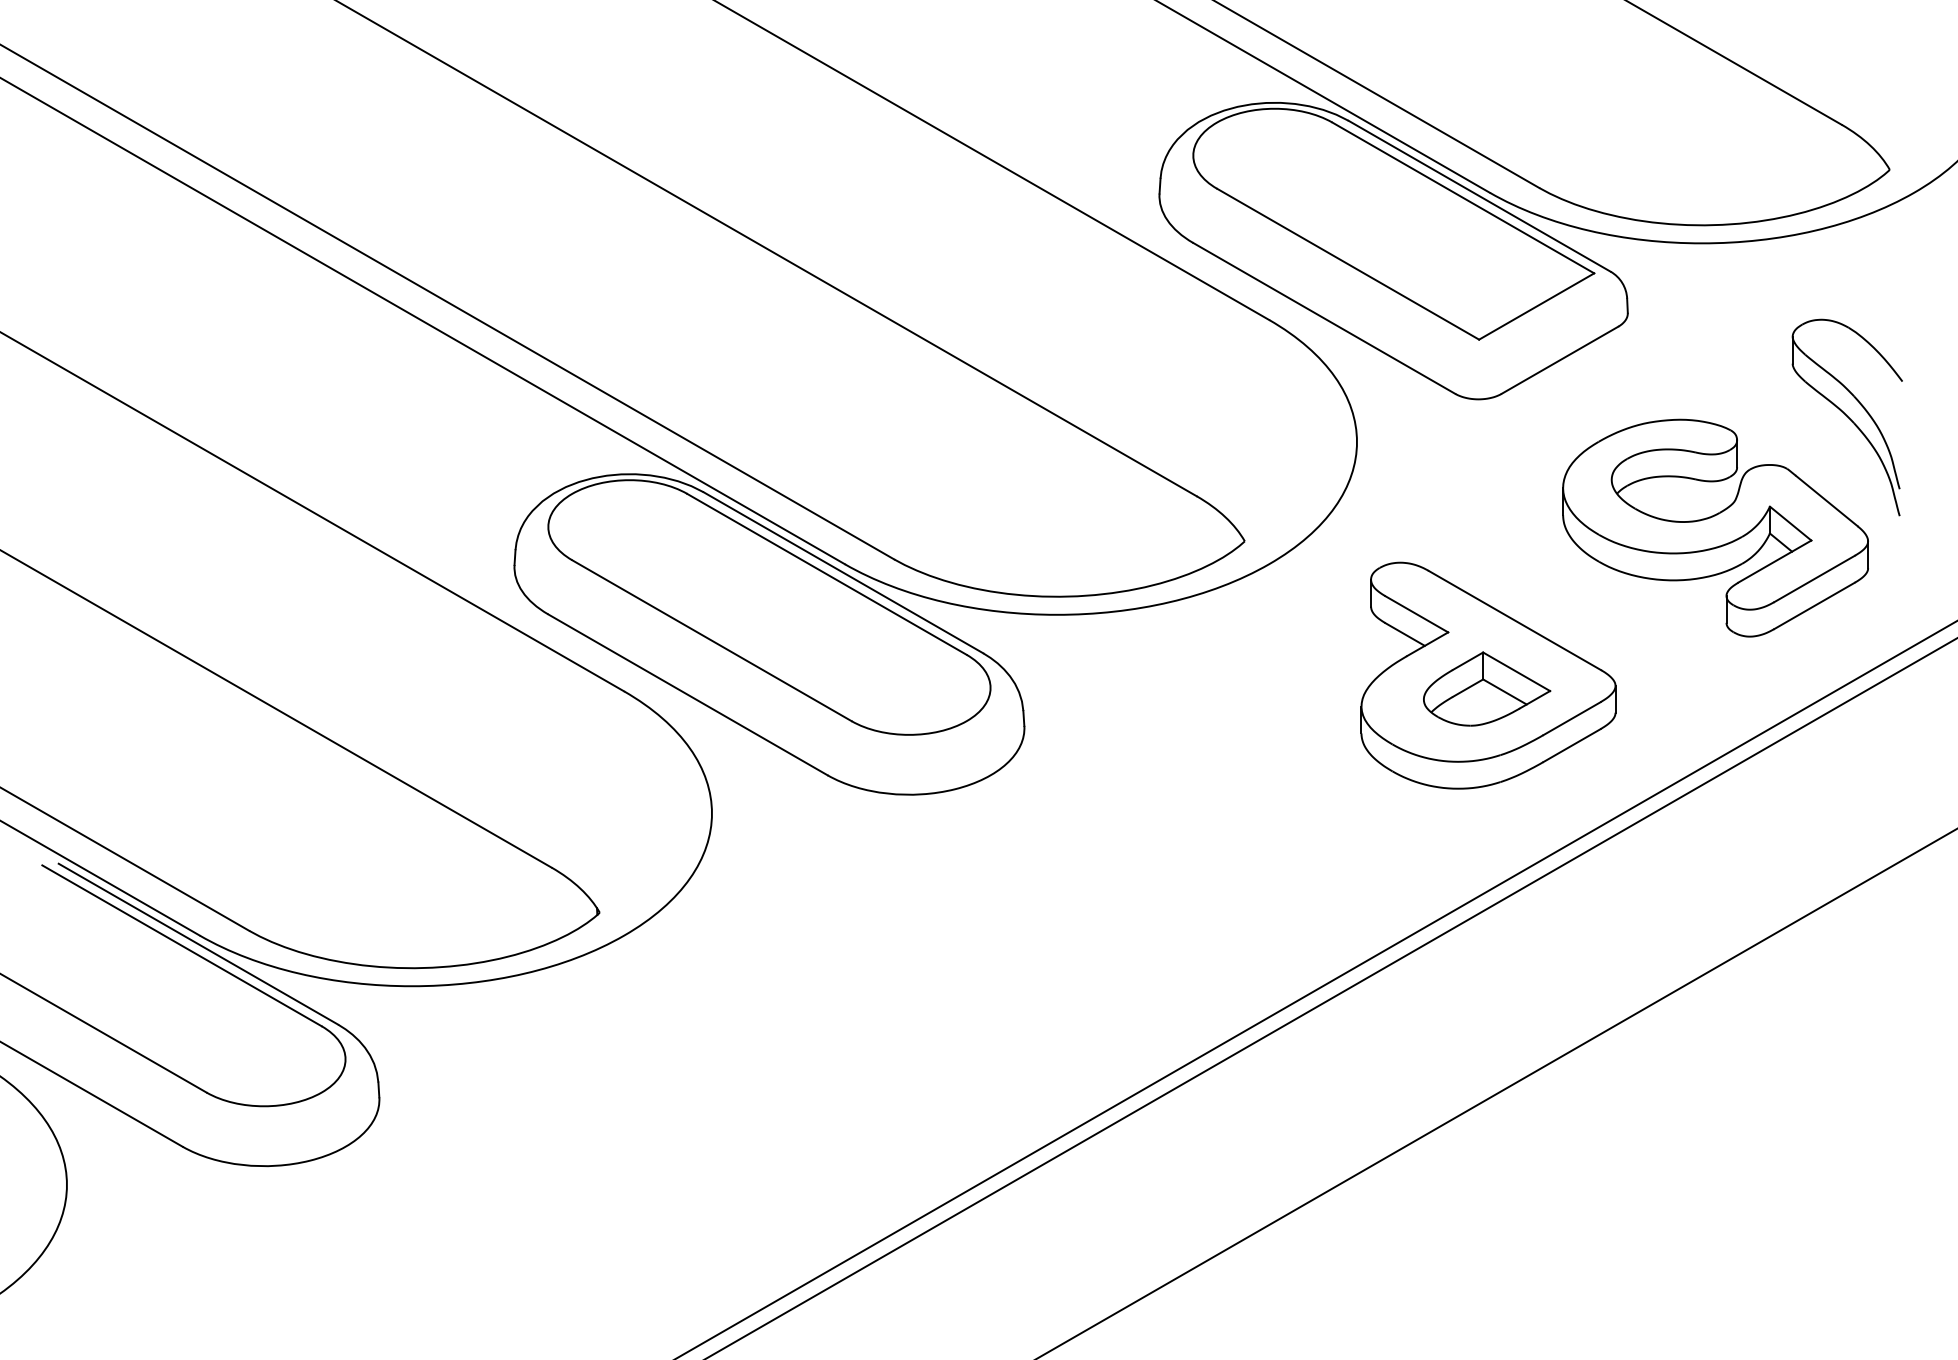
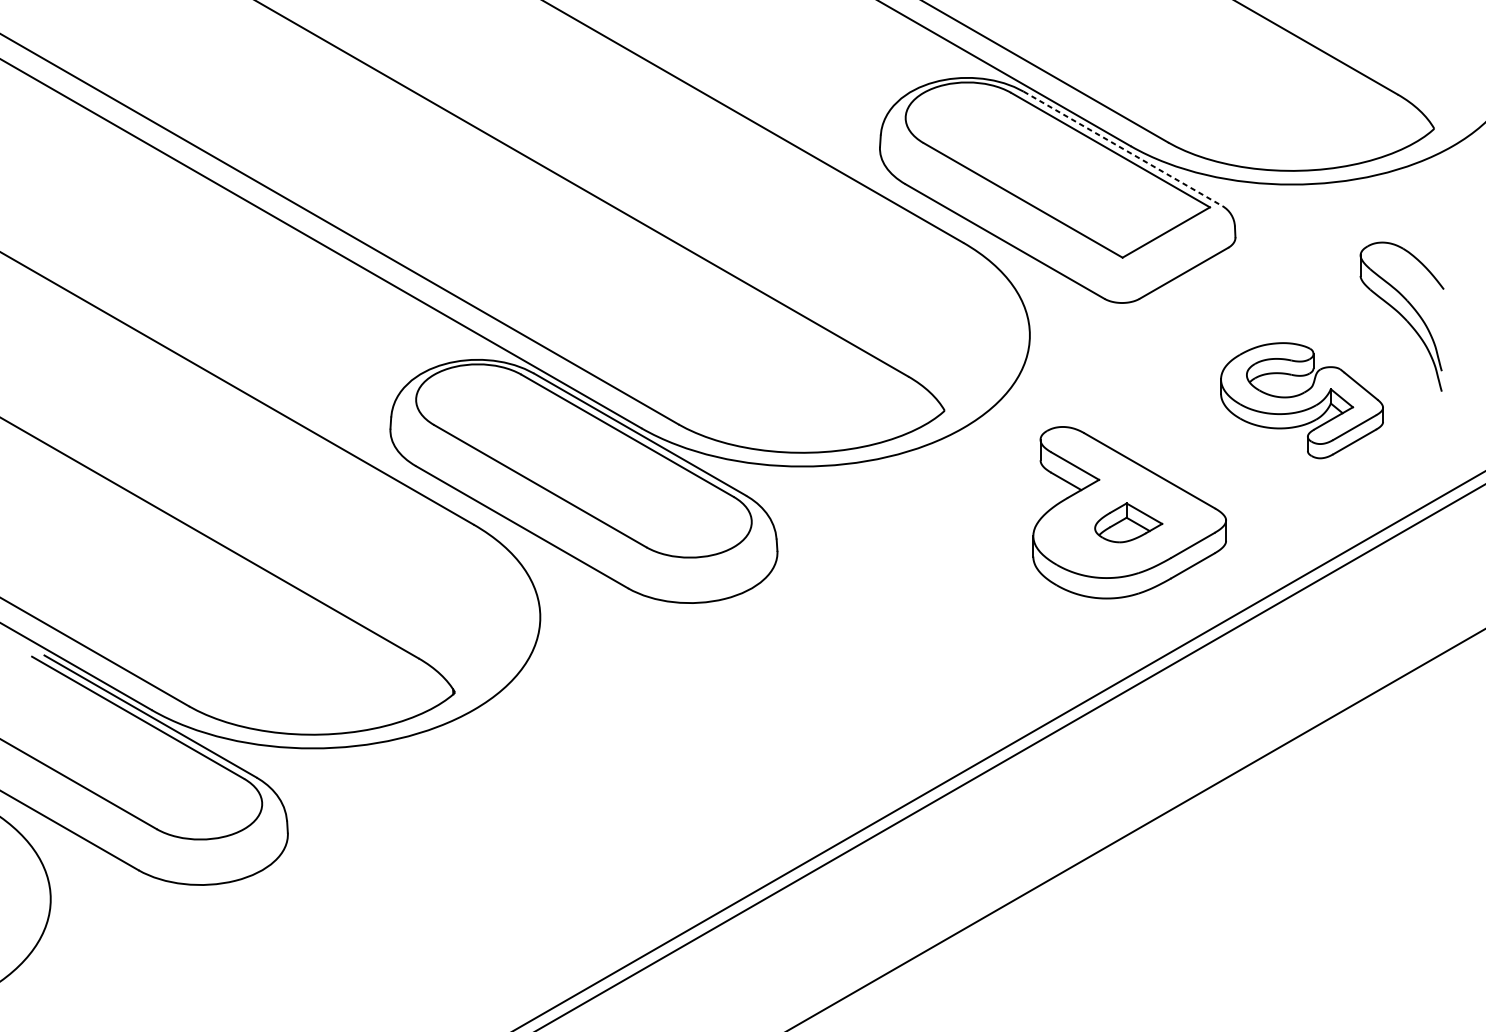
line: (1480, 196) -> (1123, 149), solid -> dashed
part: (1715, 527) -> (1302, 400), size x0.7
part: (1487, 688) -> (1128, 522), size x0.7

